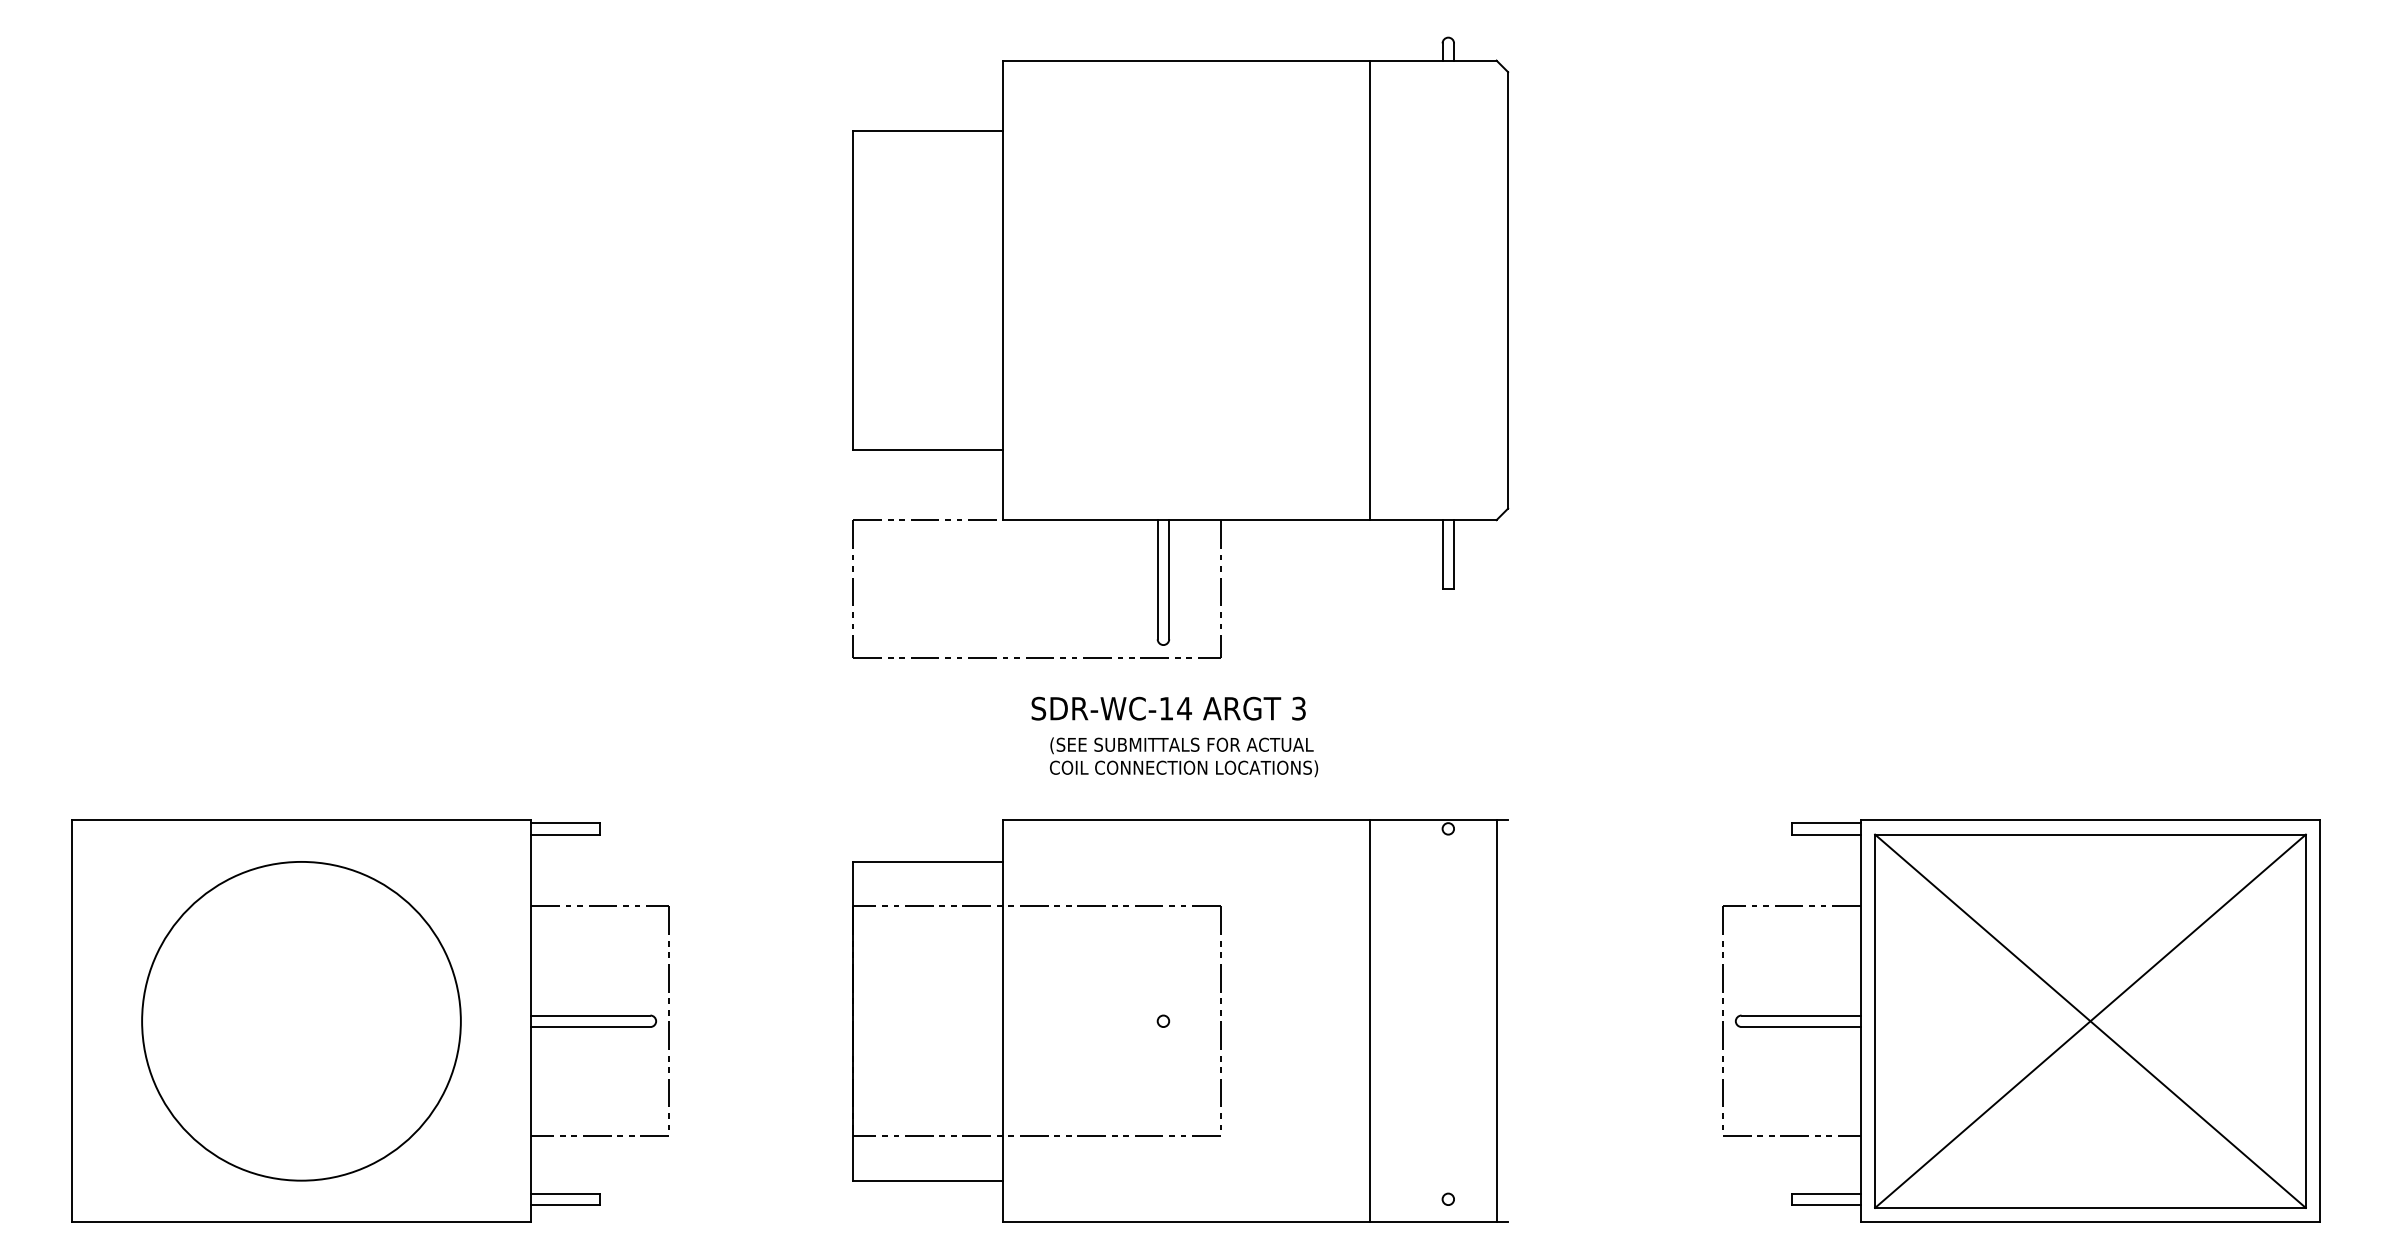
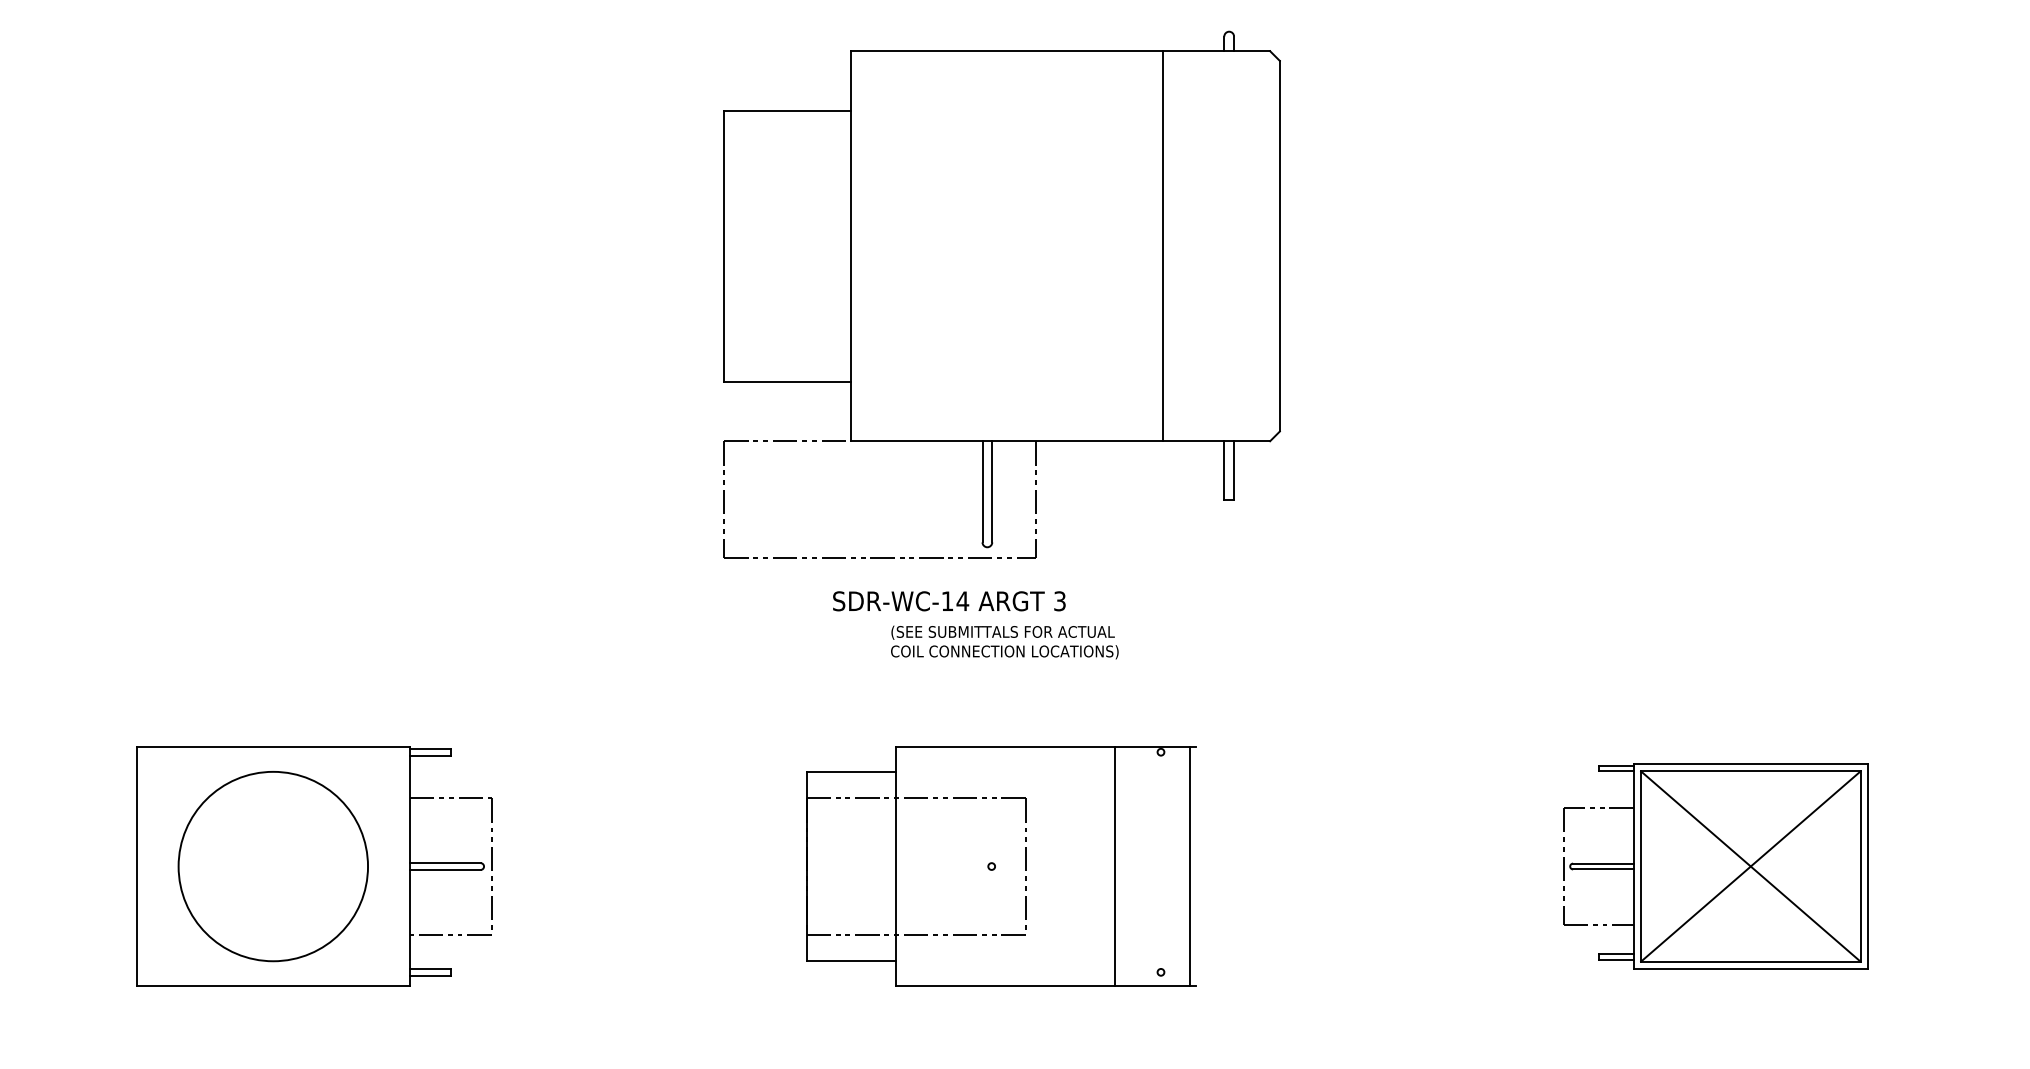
text: (1168, 708) -> (949, 601), moved
part: (370, 1020) -> (314, 865), size x0.7
part: (1180, 1020) -> (1001, 865), size x0.7
part: (2021, 1020) -> (1715, 865), size x0.6

